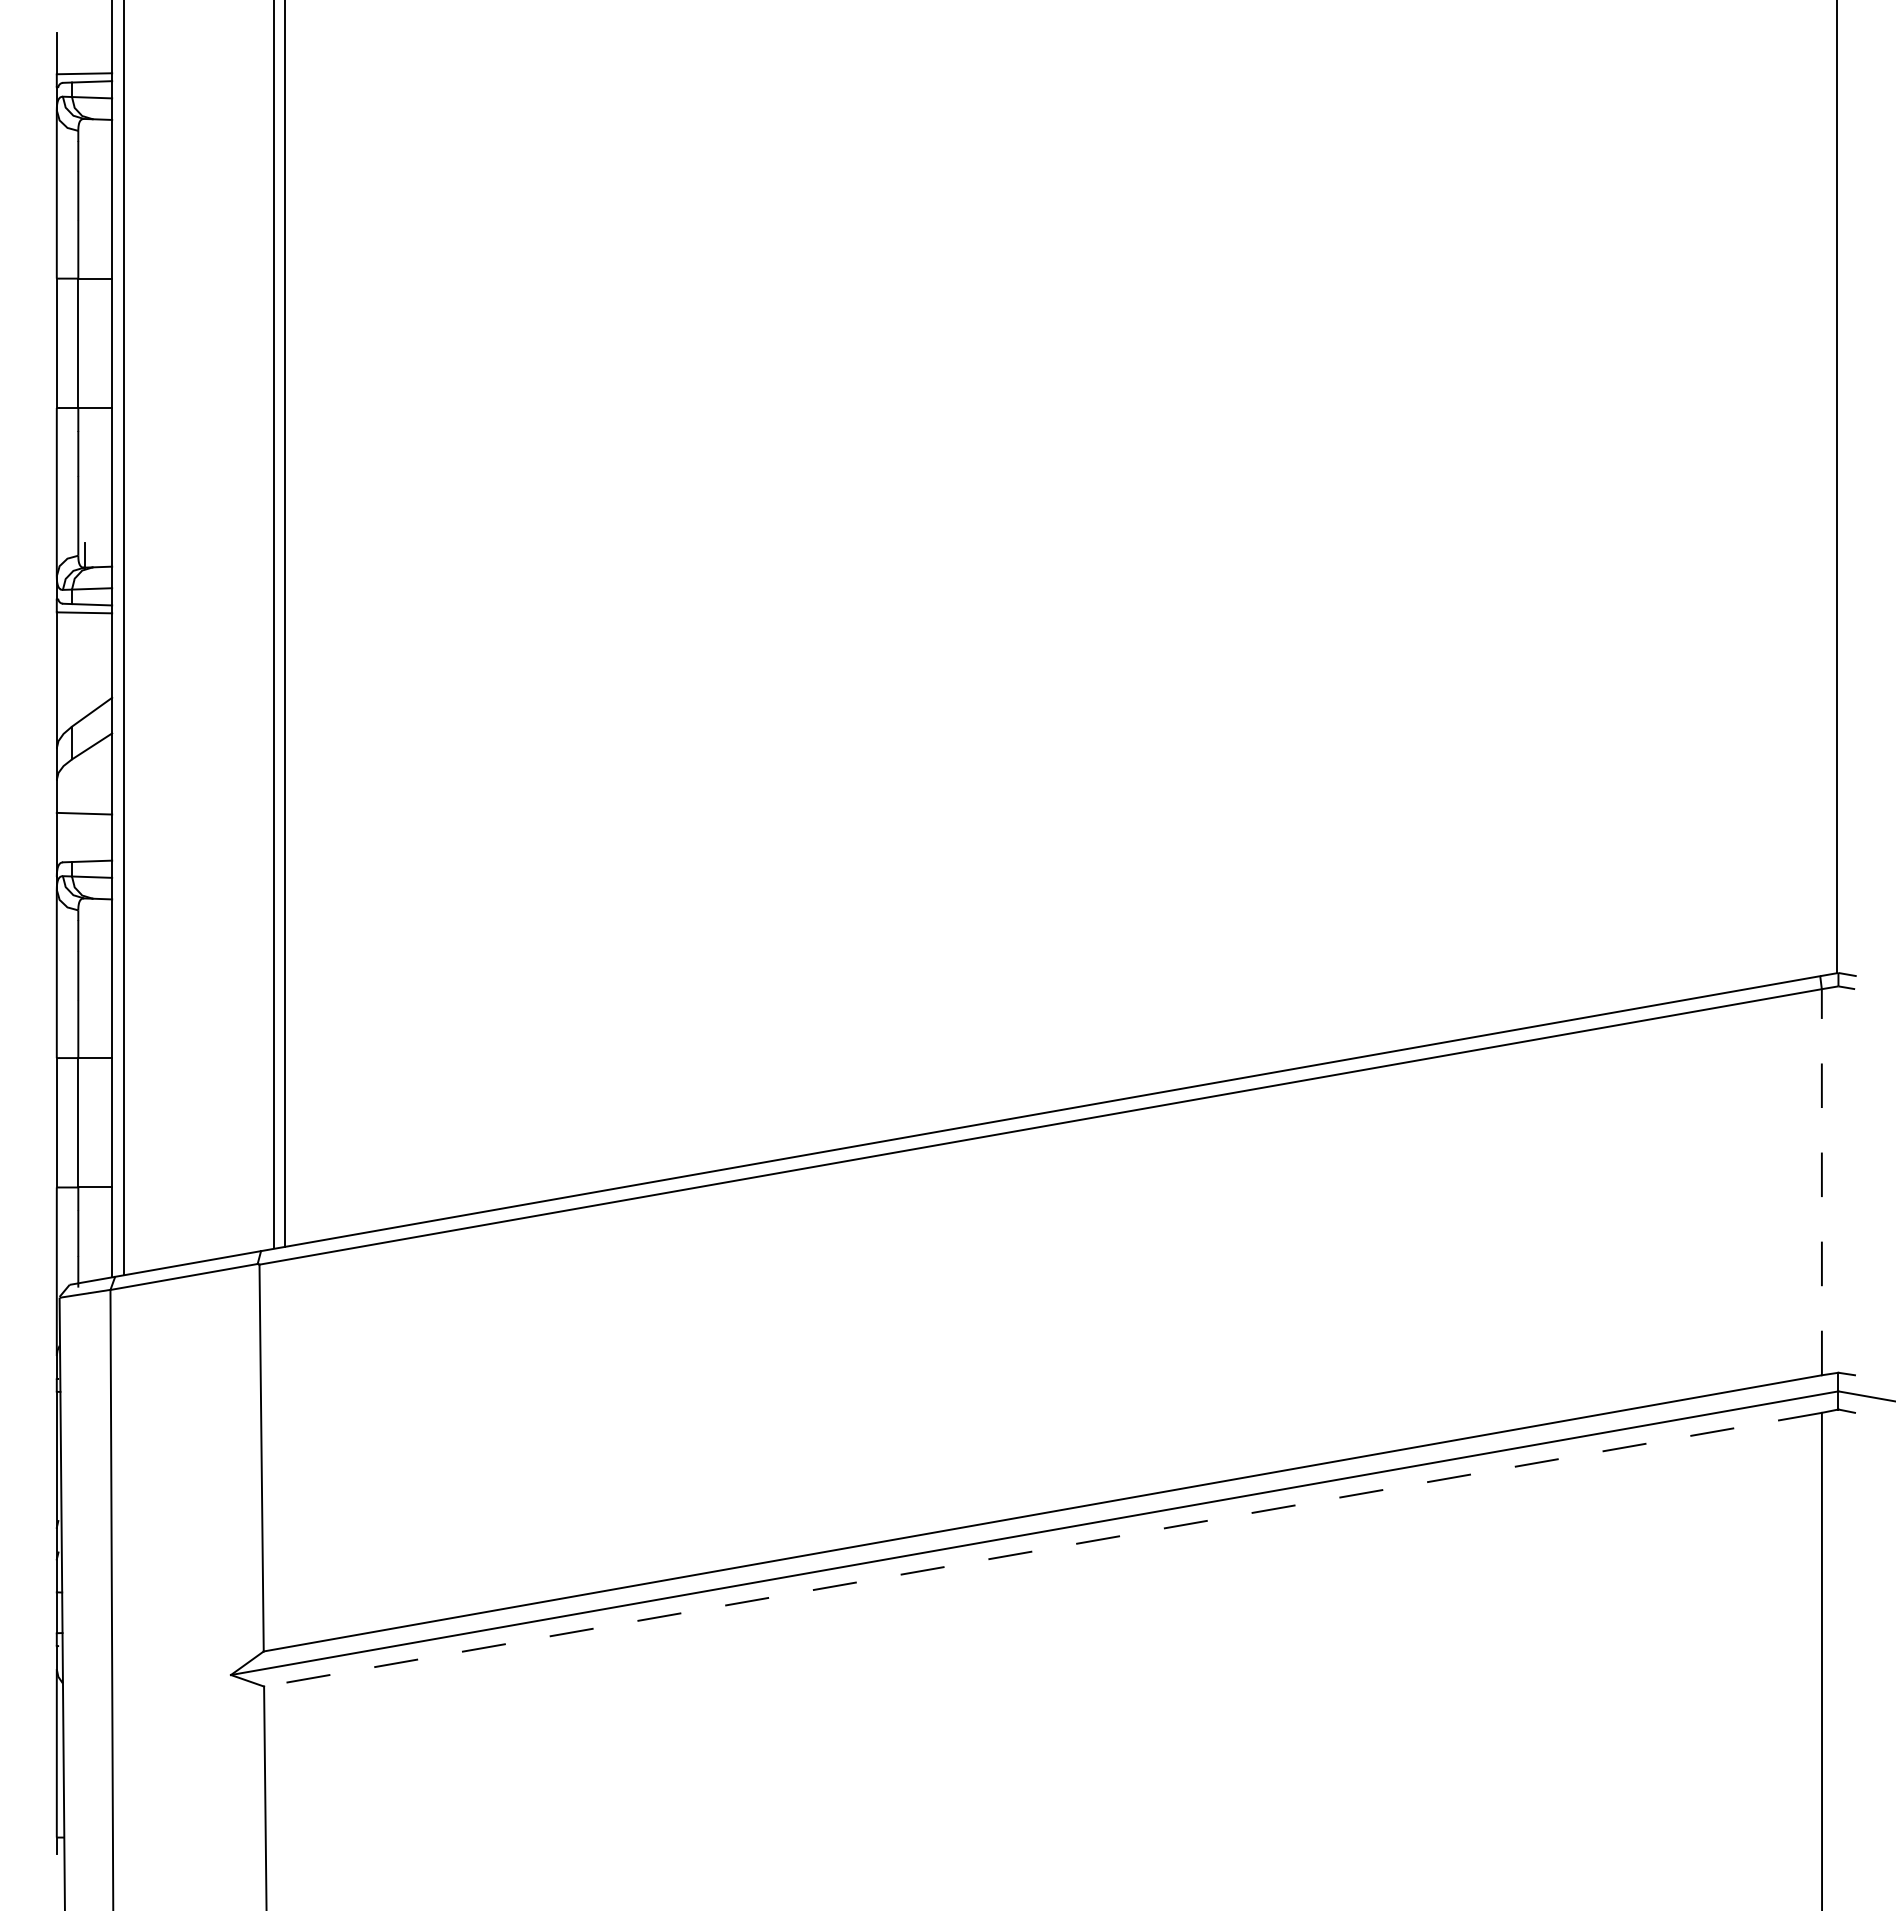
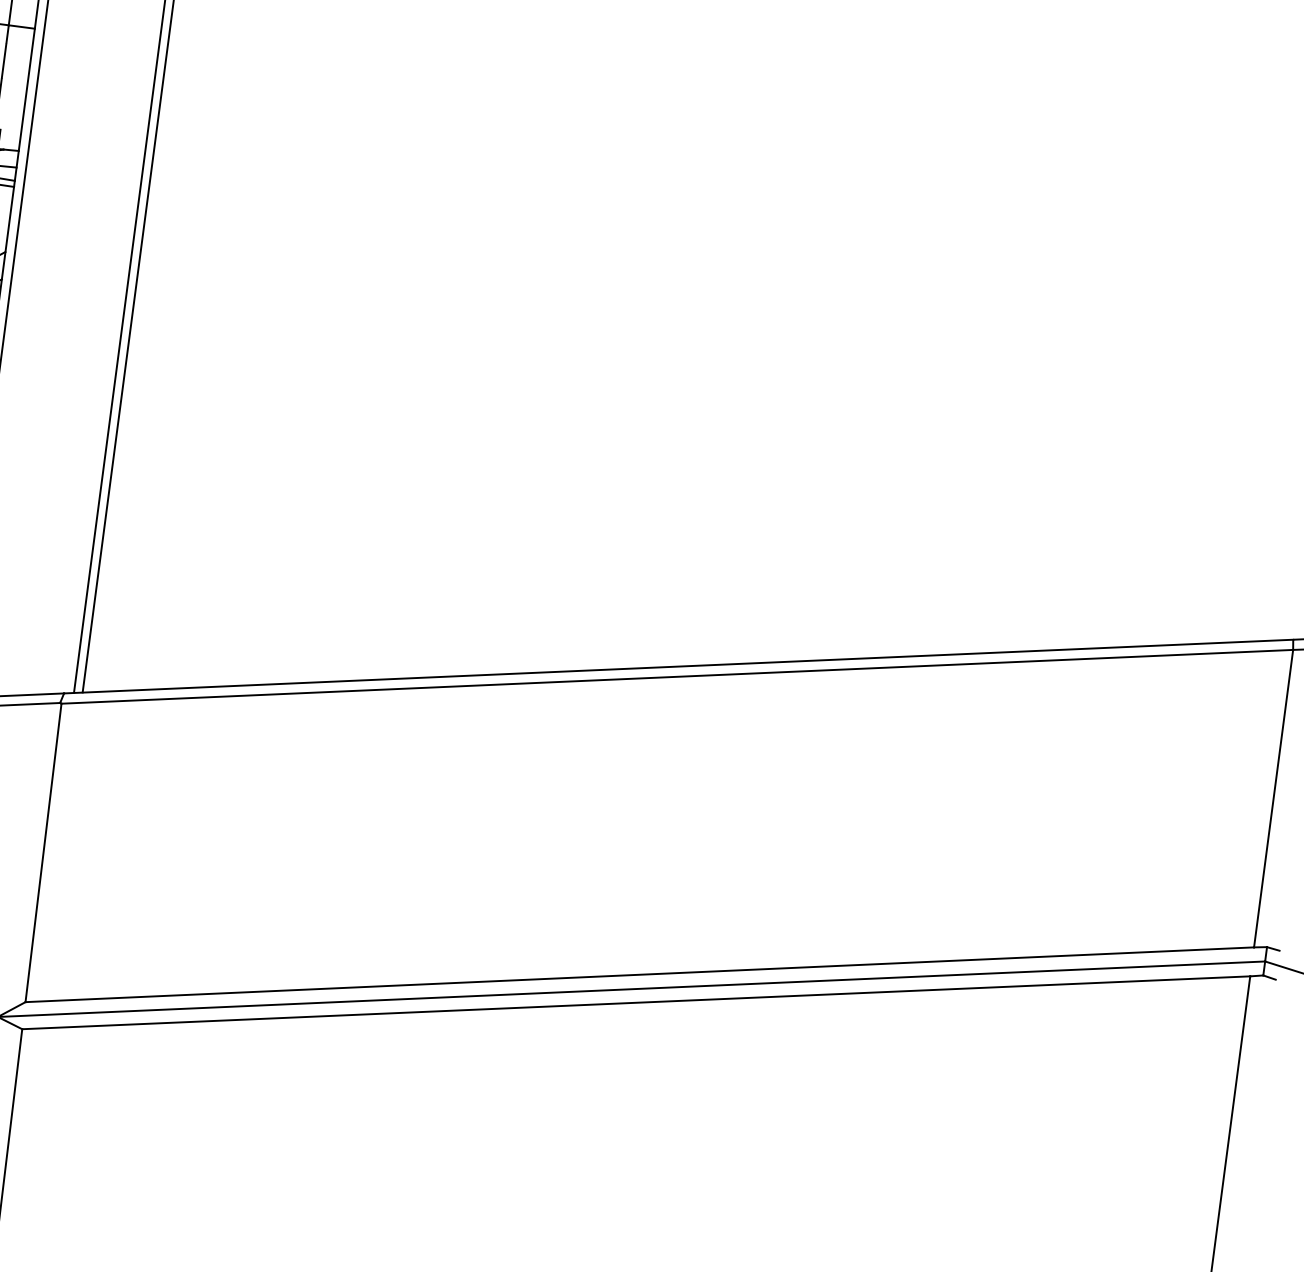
line: (1821, 1181) -> (1273, 798), dashed -> solid
line: (1043, 1549) -> (636, 1002), dashed -> solid

